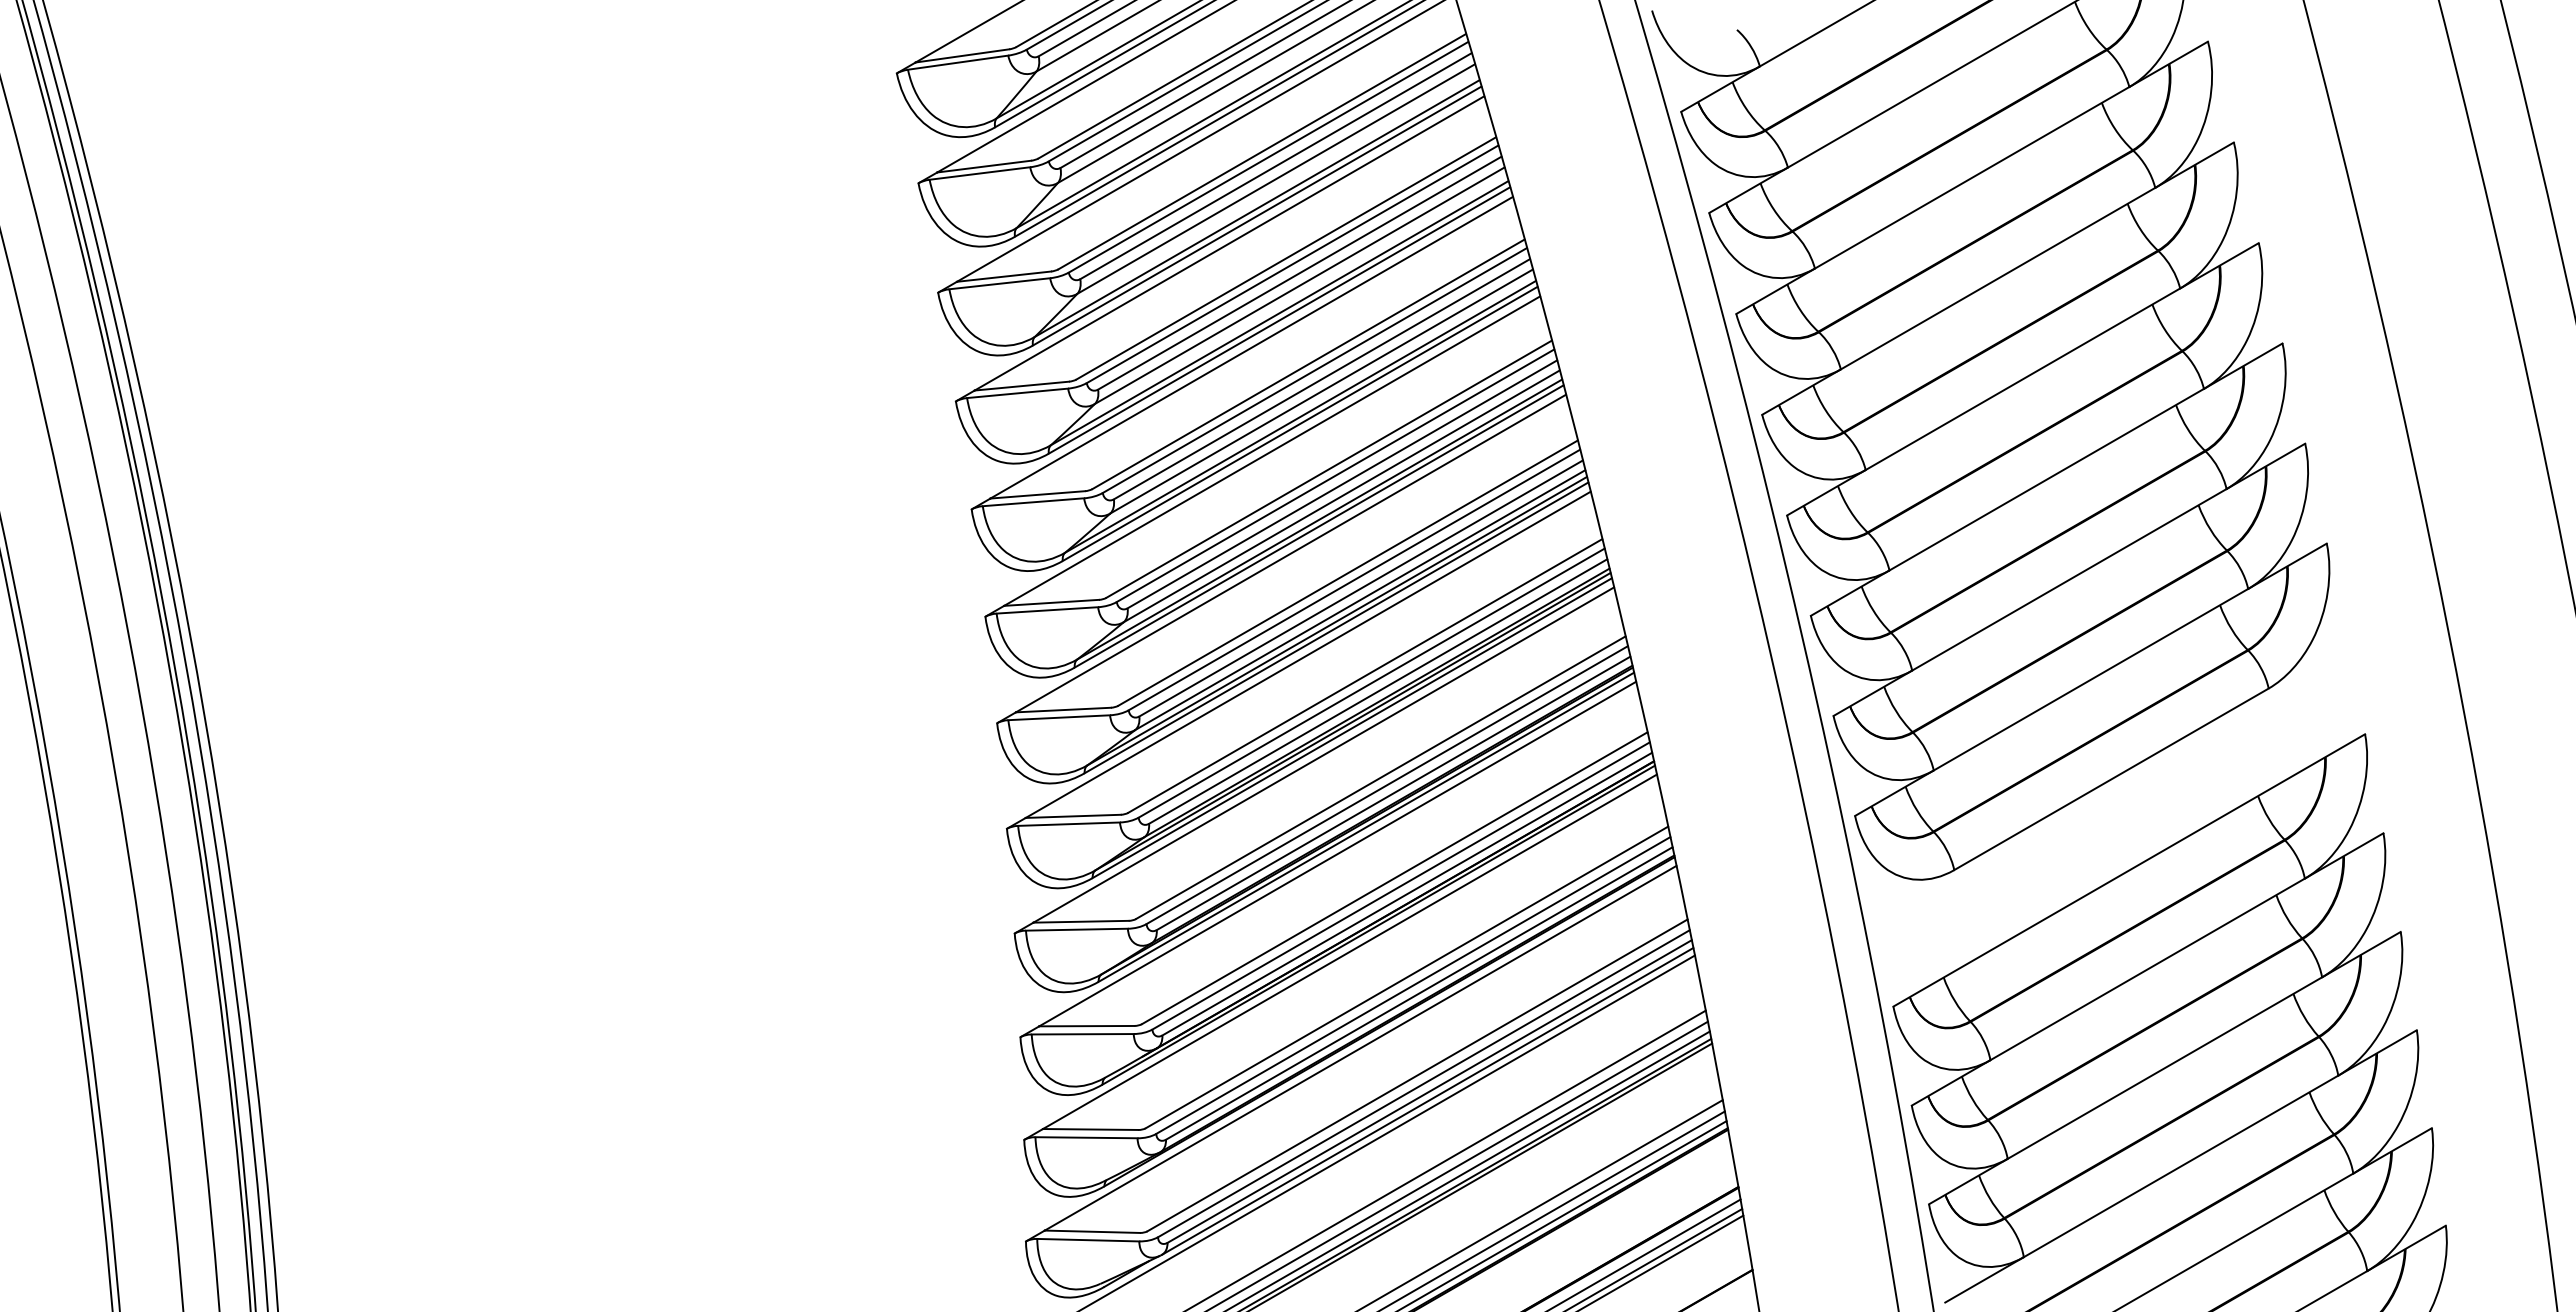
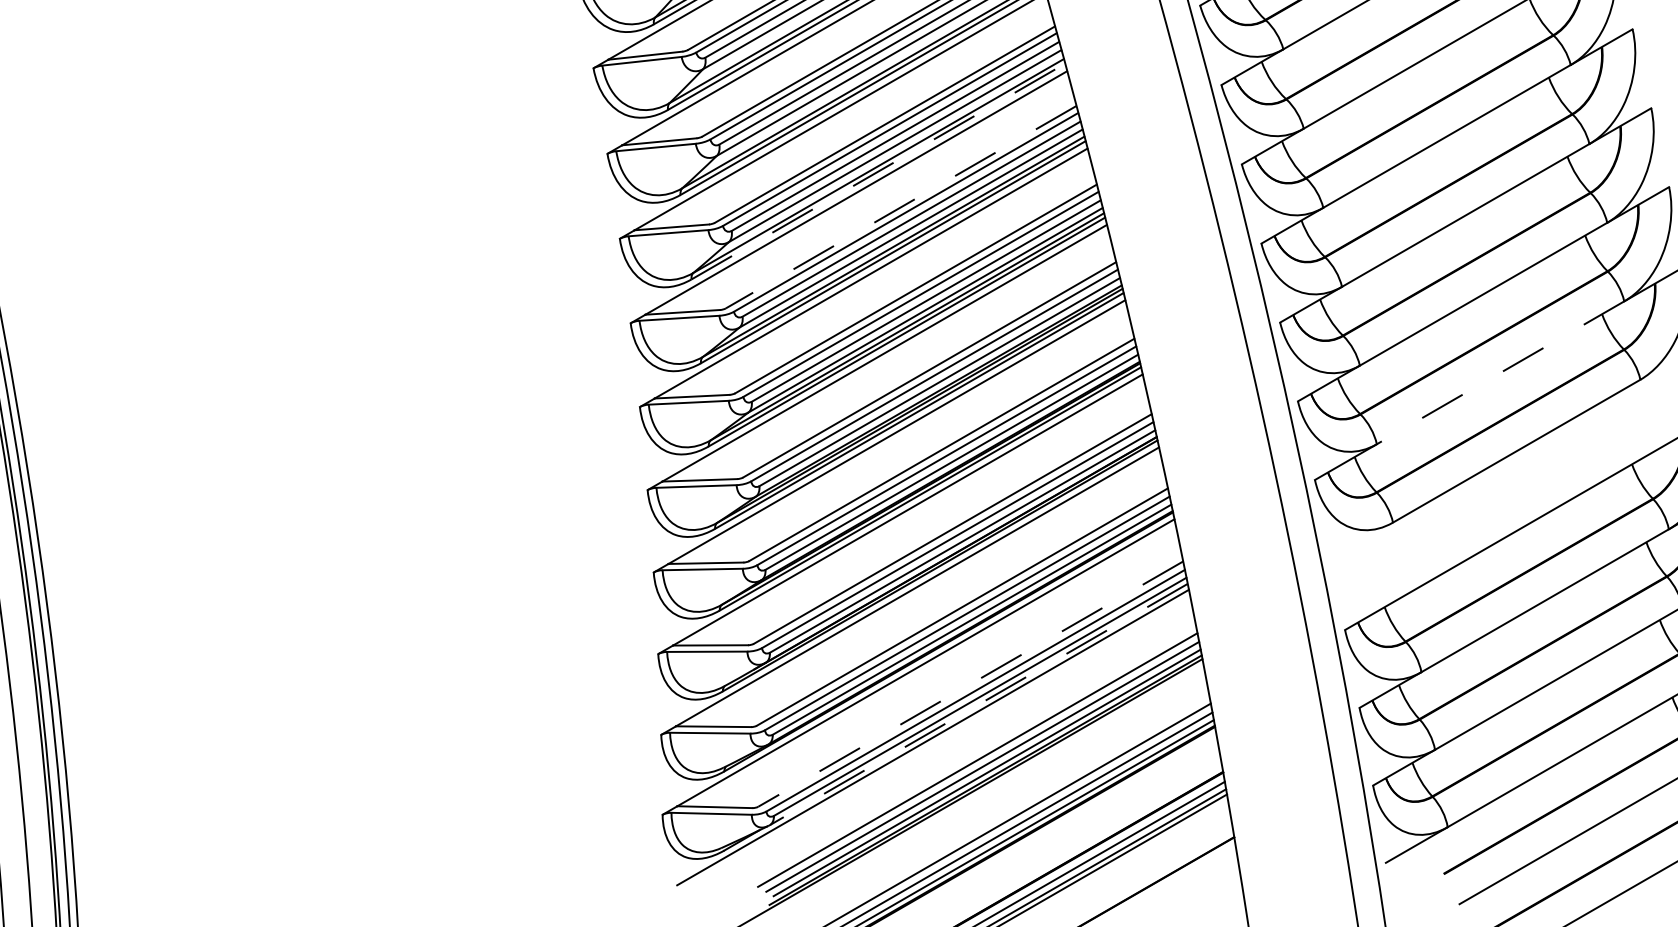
line: (1300, 423) -> (878, 171), solid -> dashed
line: (1328, 469) -> (900, 207), solid -> dashed
line: (2090, 679) -> (1500, 372), solid -> dashed
line: (1417, 1075) -> (970, 684), solid -> dashed
line: (1427, 1101) -> (978, 704), solid -> dashed

